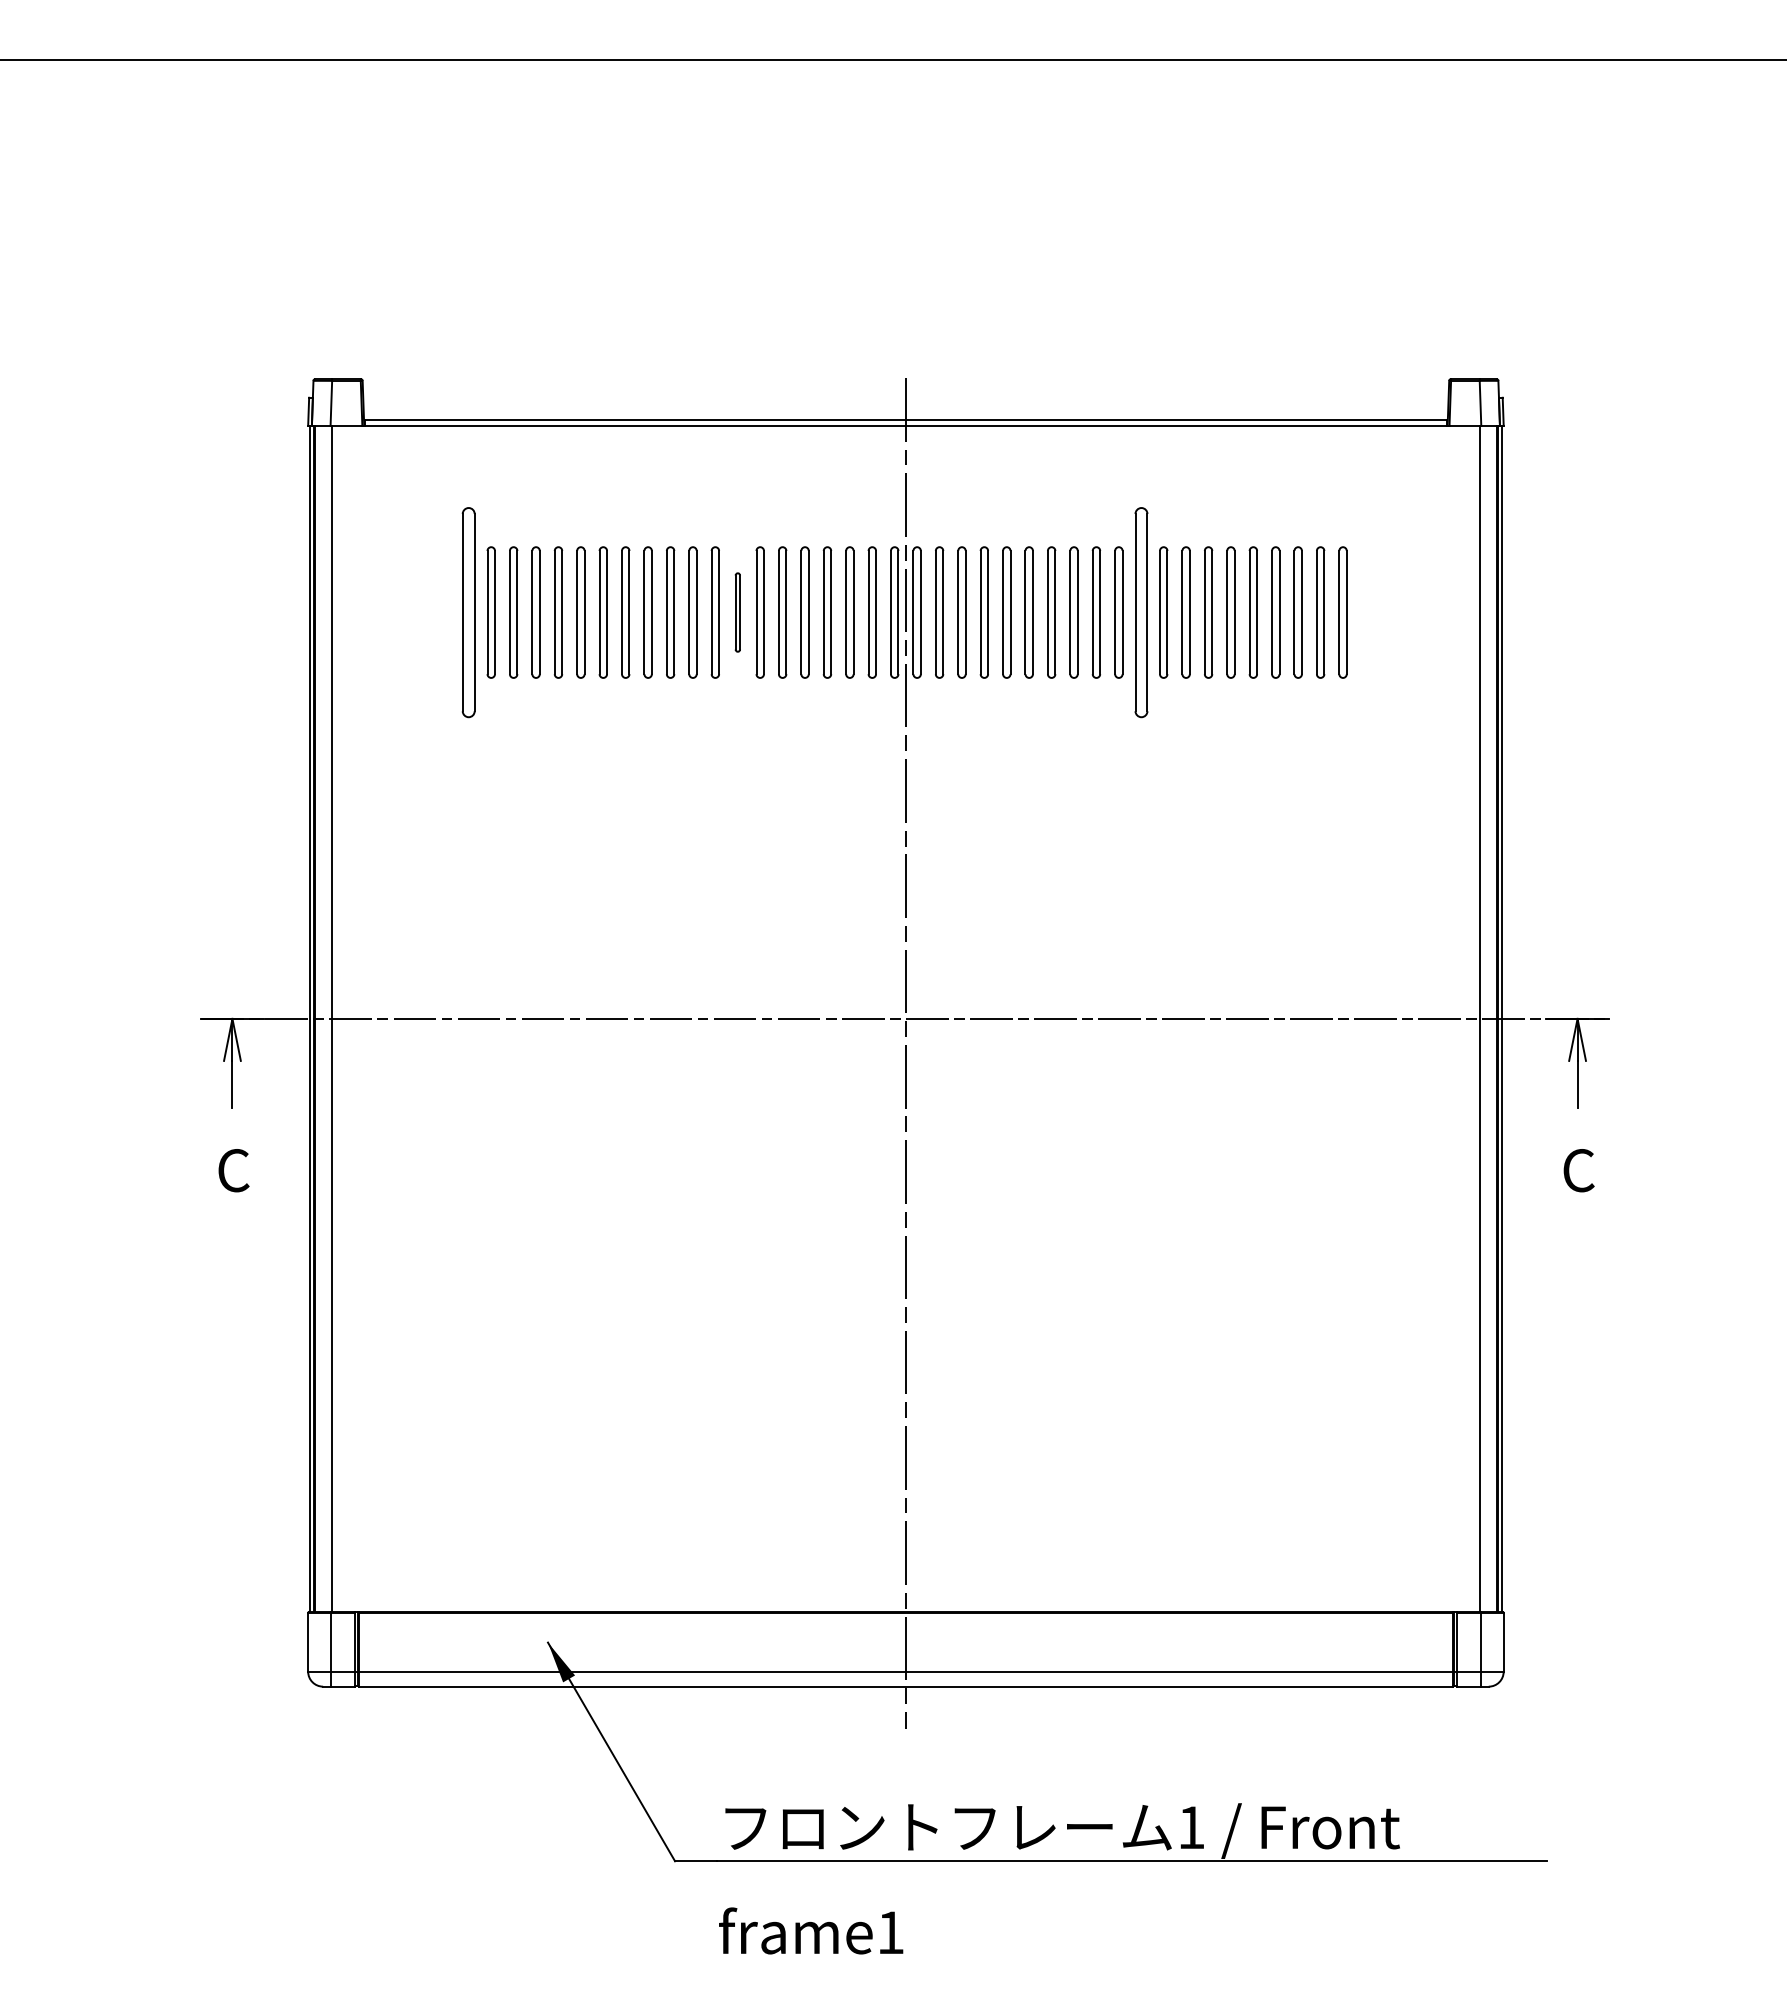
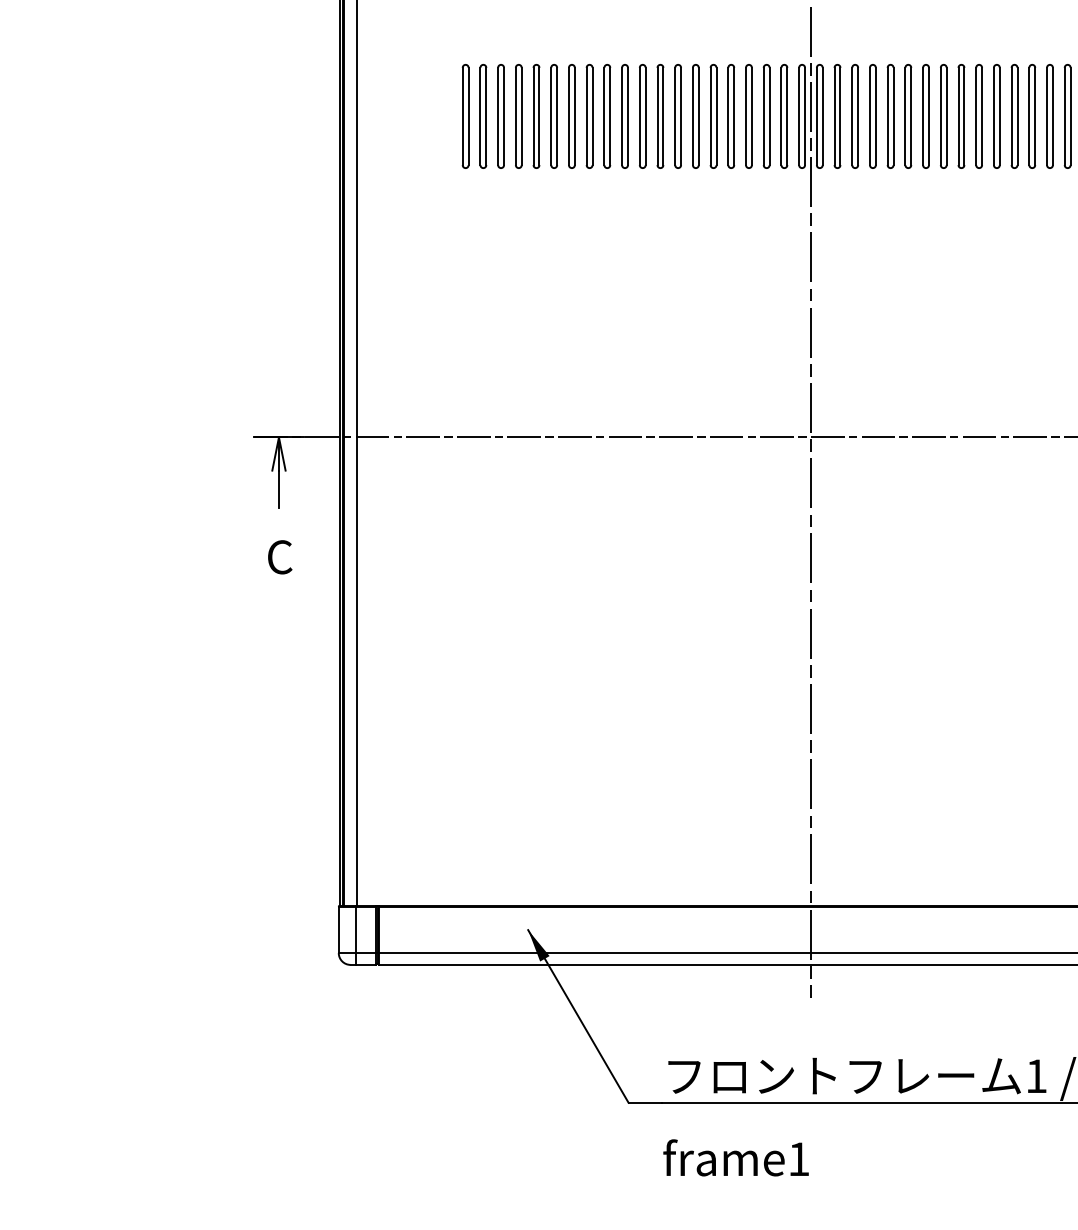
part: (468, 612) -> (465, 116), size x0.62
part: (737, 612) -> (677, 116), size x1.67
part: (1140, 612) -> (996, 116), size x0.62

